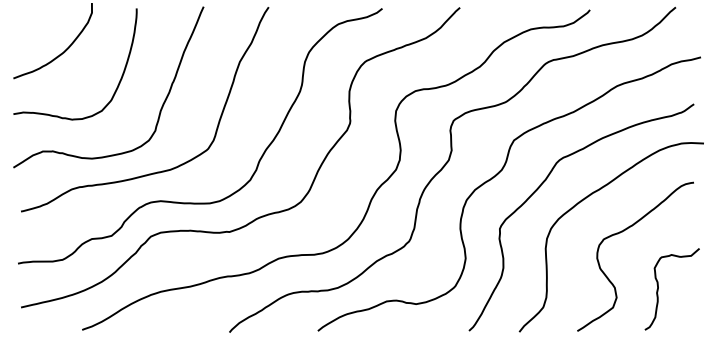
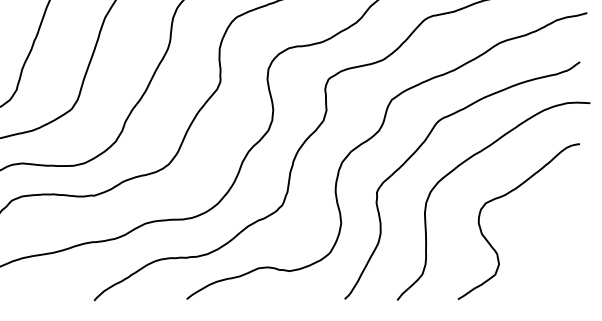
curve: (658, 289) -> (542, 255), removed

